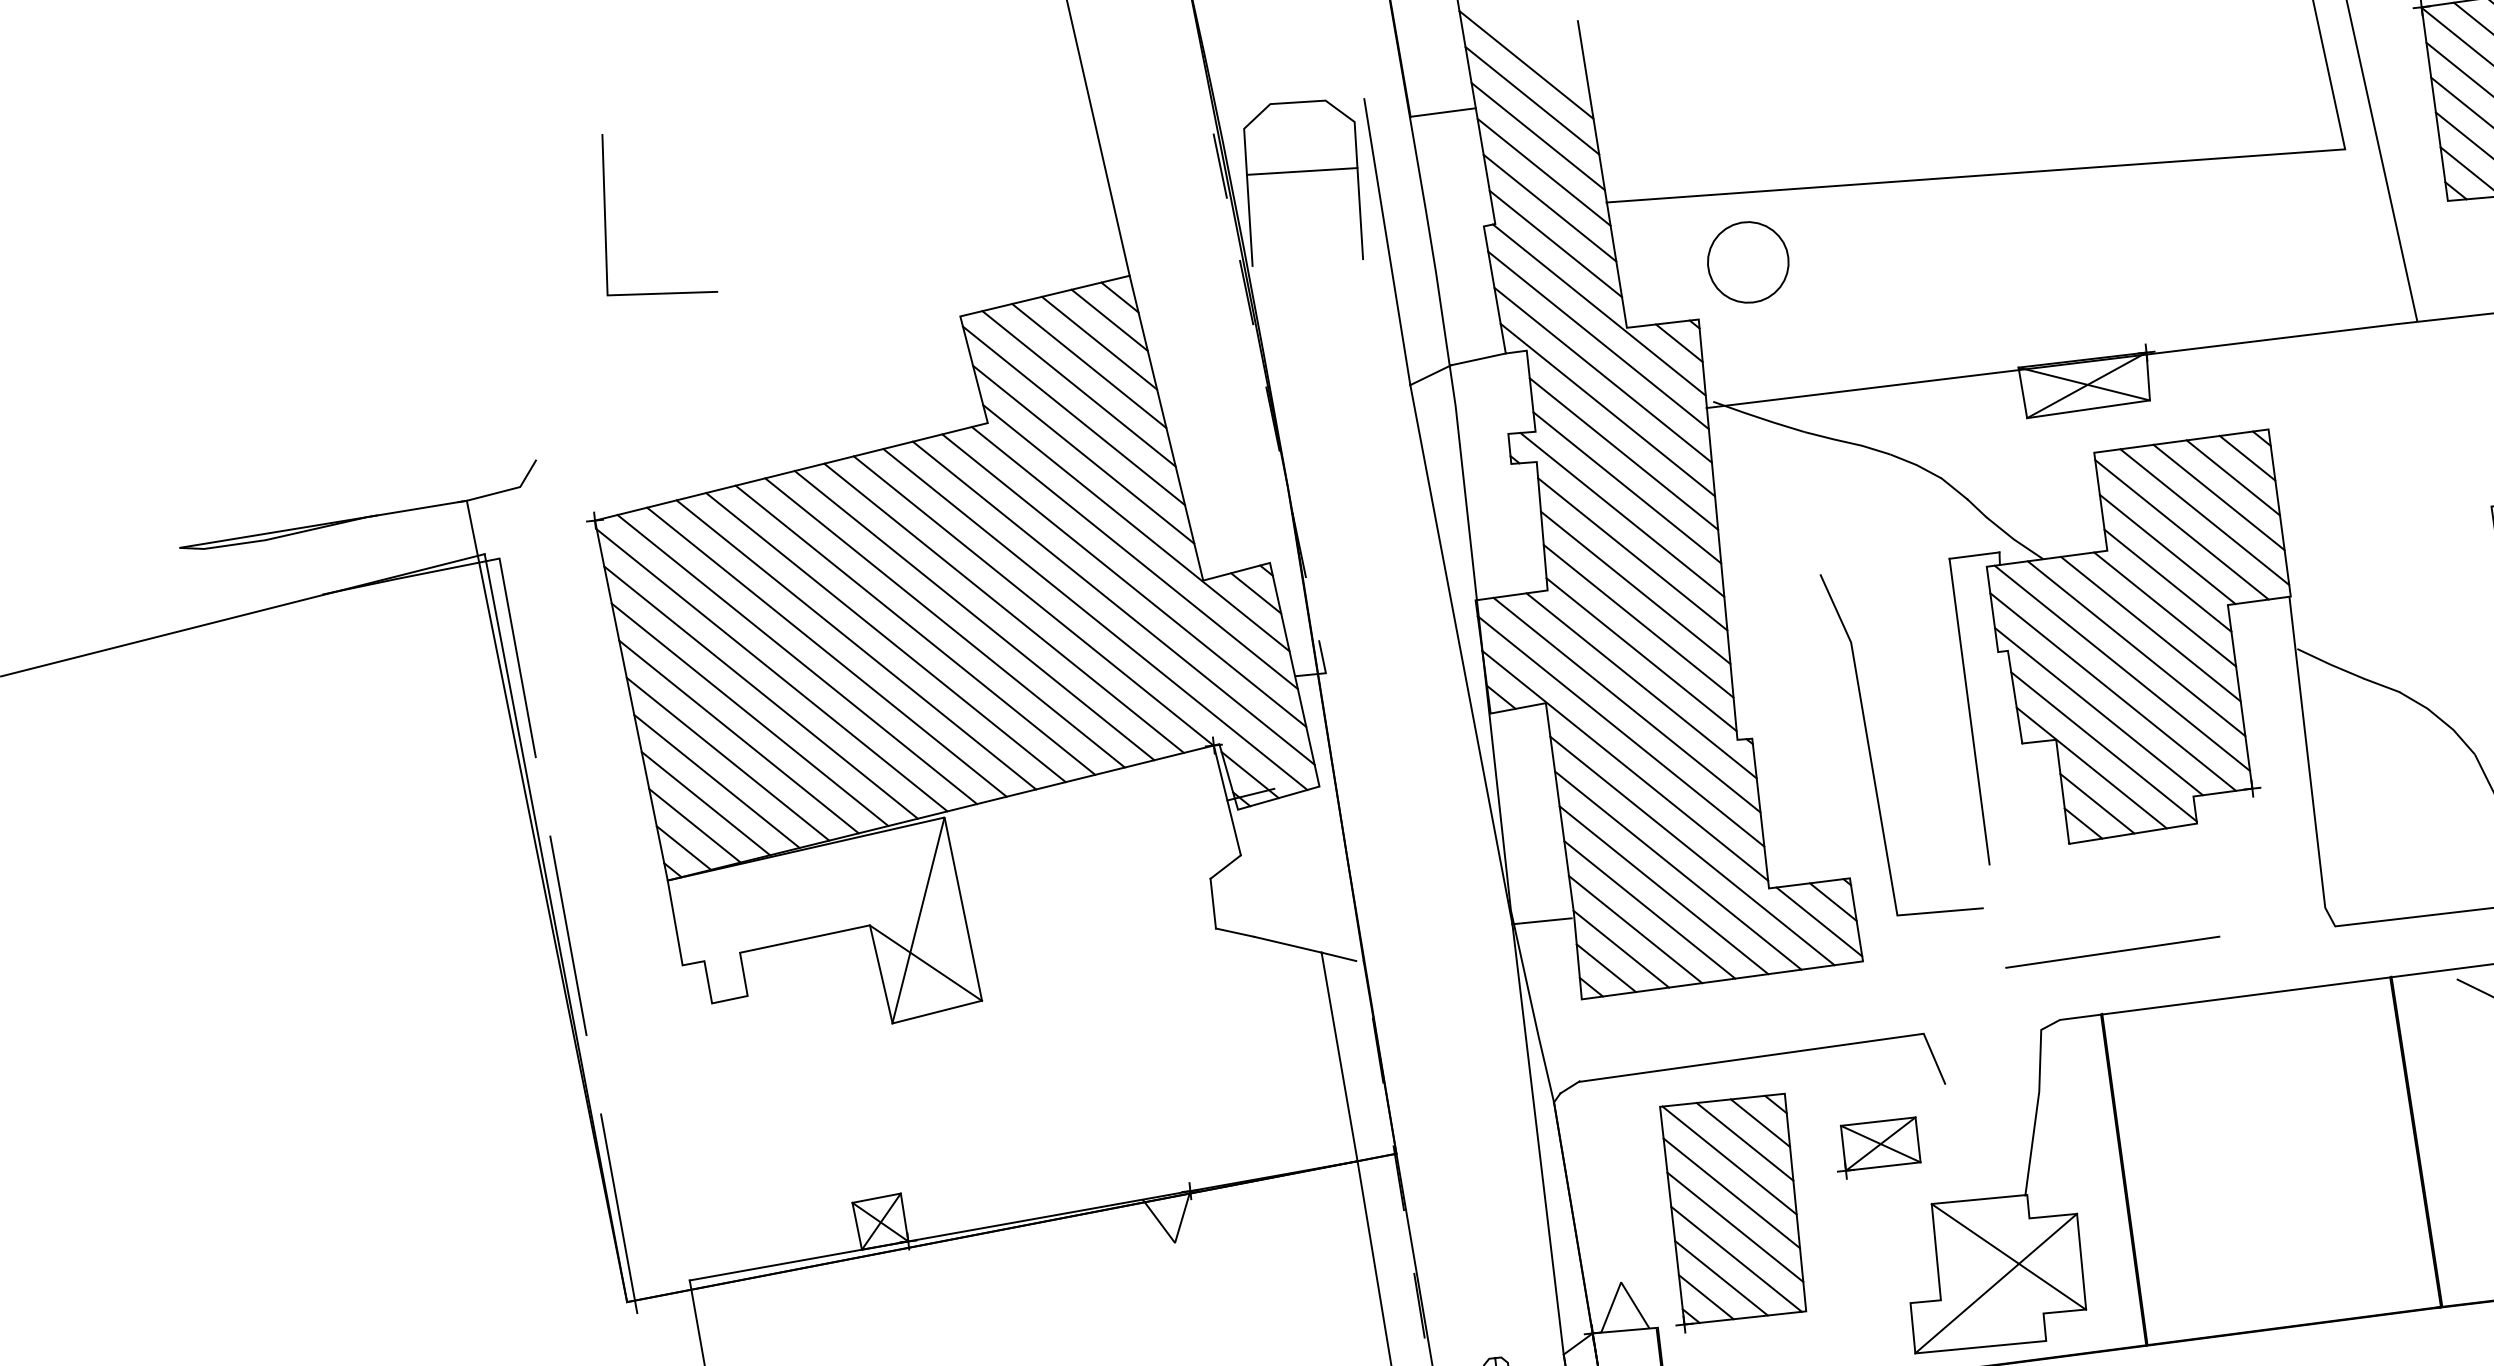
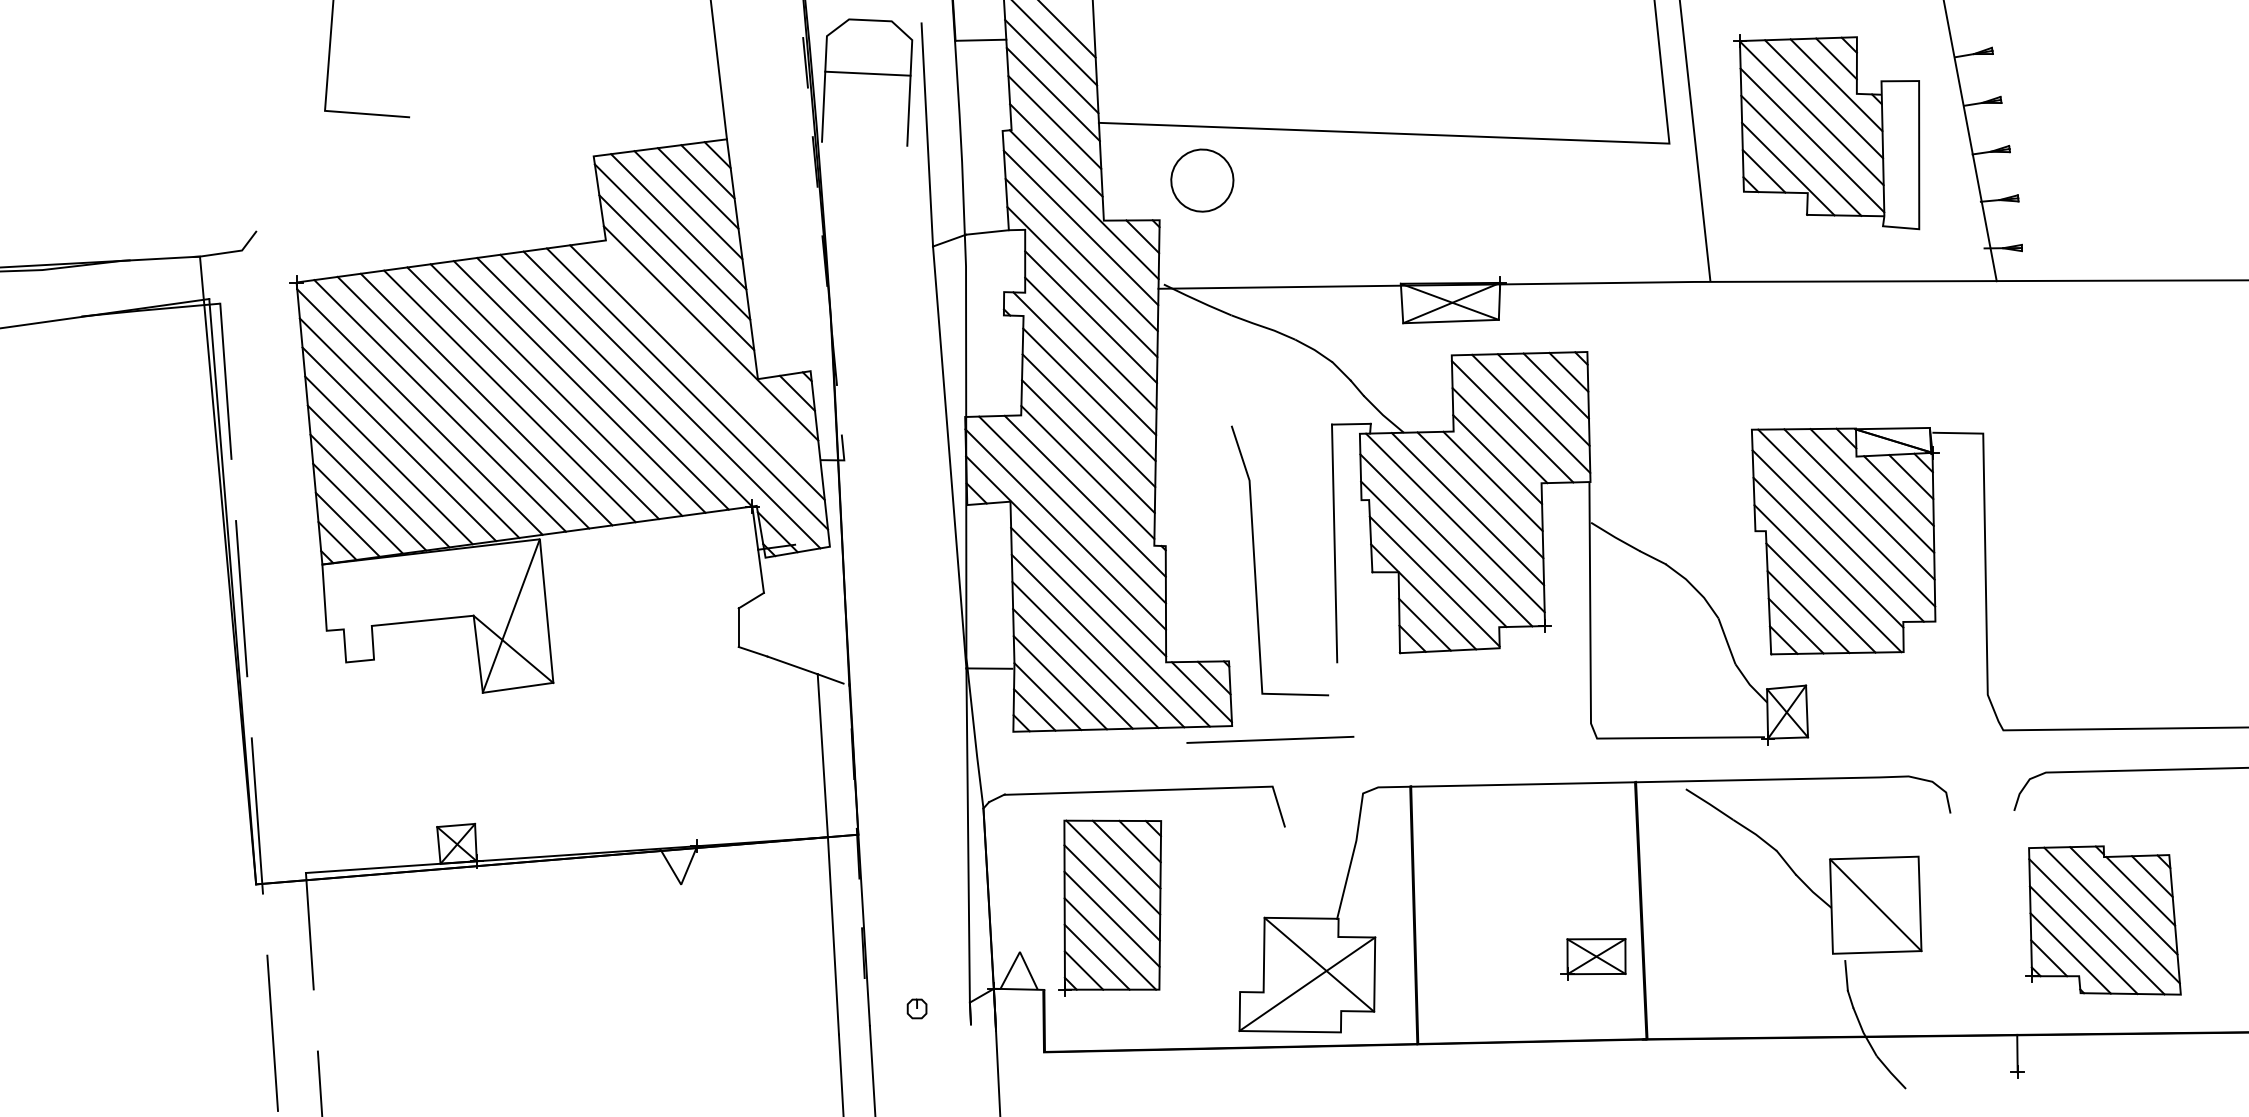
line: (1135, 558) -> (707, 356), removed
line: (2112, 951) -> (1270, 739), moved
part: (1877, 1148) -> (1593, 959), moved

